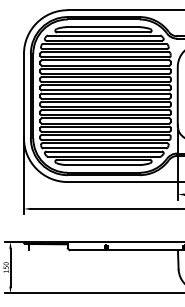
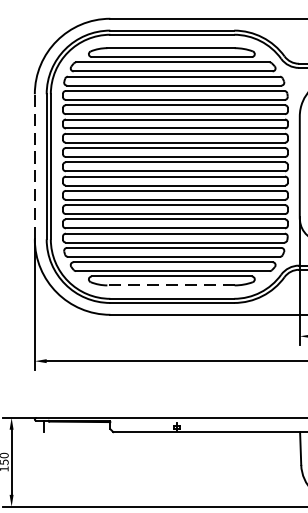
line: (23, 95) -> (34, 165), solid -> dashed
line: (103, 164) -> (171, 284), solid -> dashed

